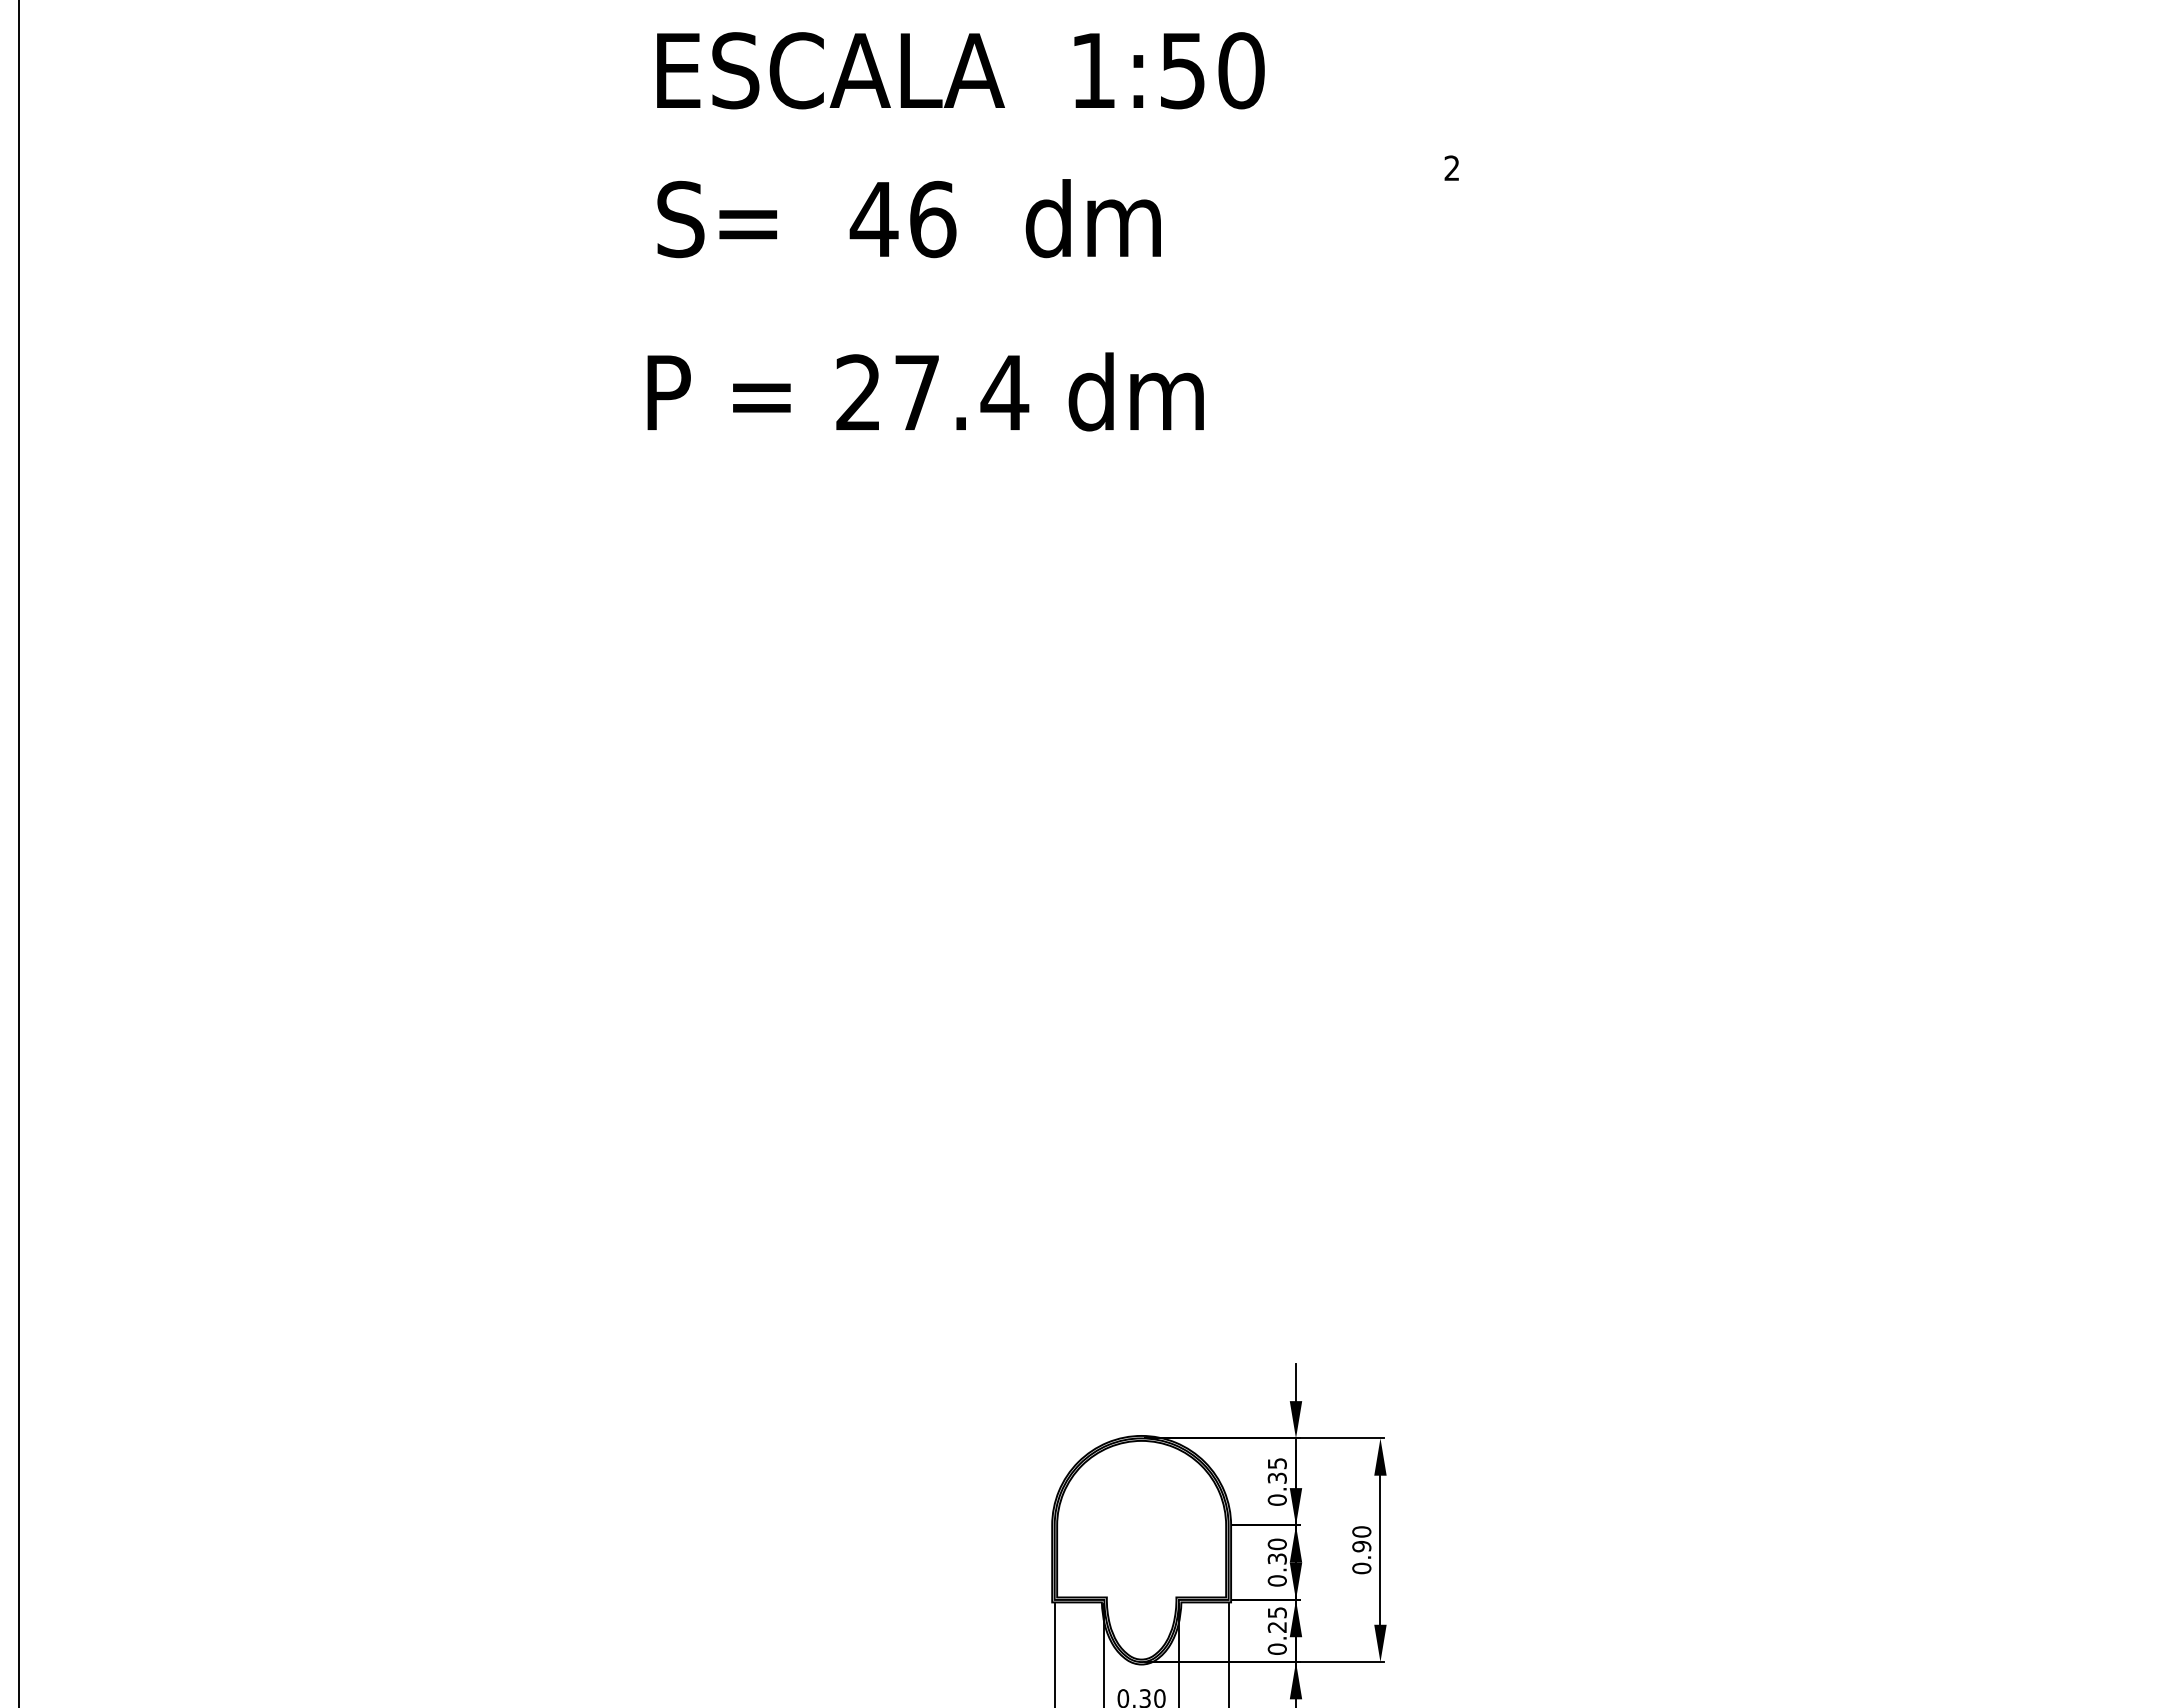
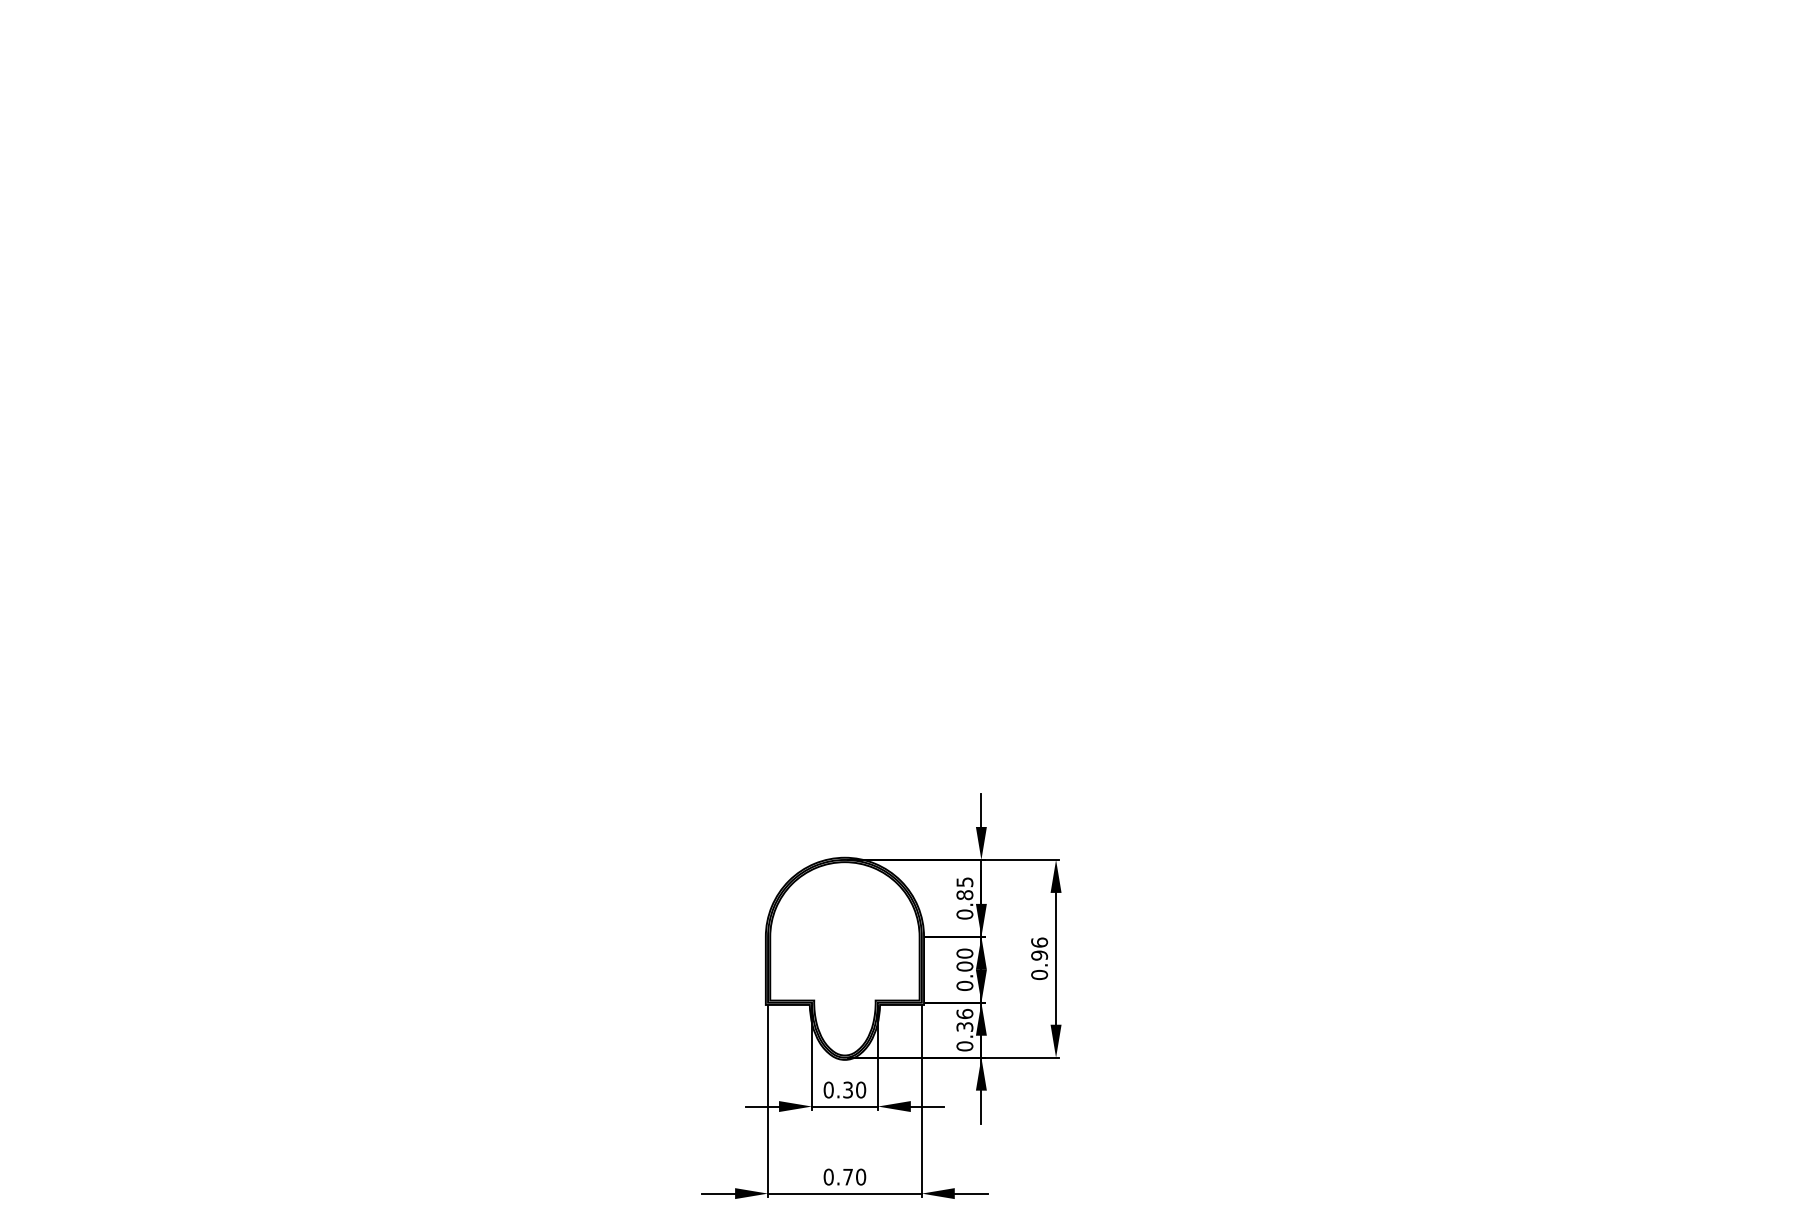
text: (1276, 1477) -> (964, 894), 0.35 -> 0.85
text: (1361, 1531) -> (1039, 942), 0.90 -> 0.96
text: (1276, 1558) -> (964, 966), 0.30 -> 0.00
text: (1276, 1619) -> (964, 1020), 0.25 -> 0.36

